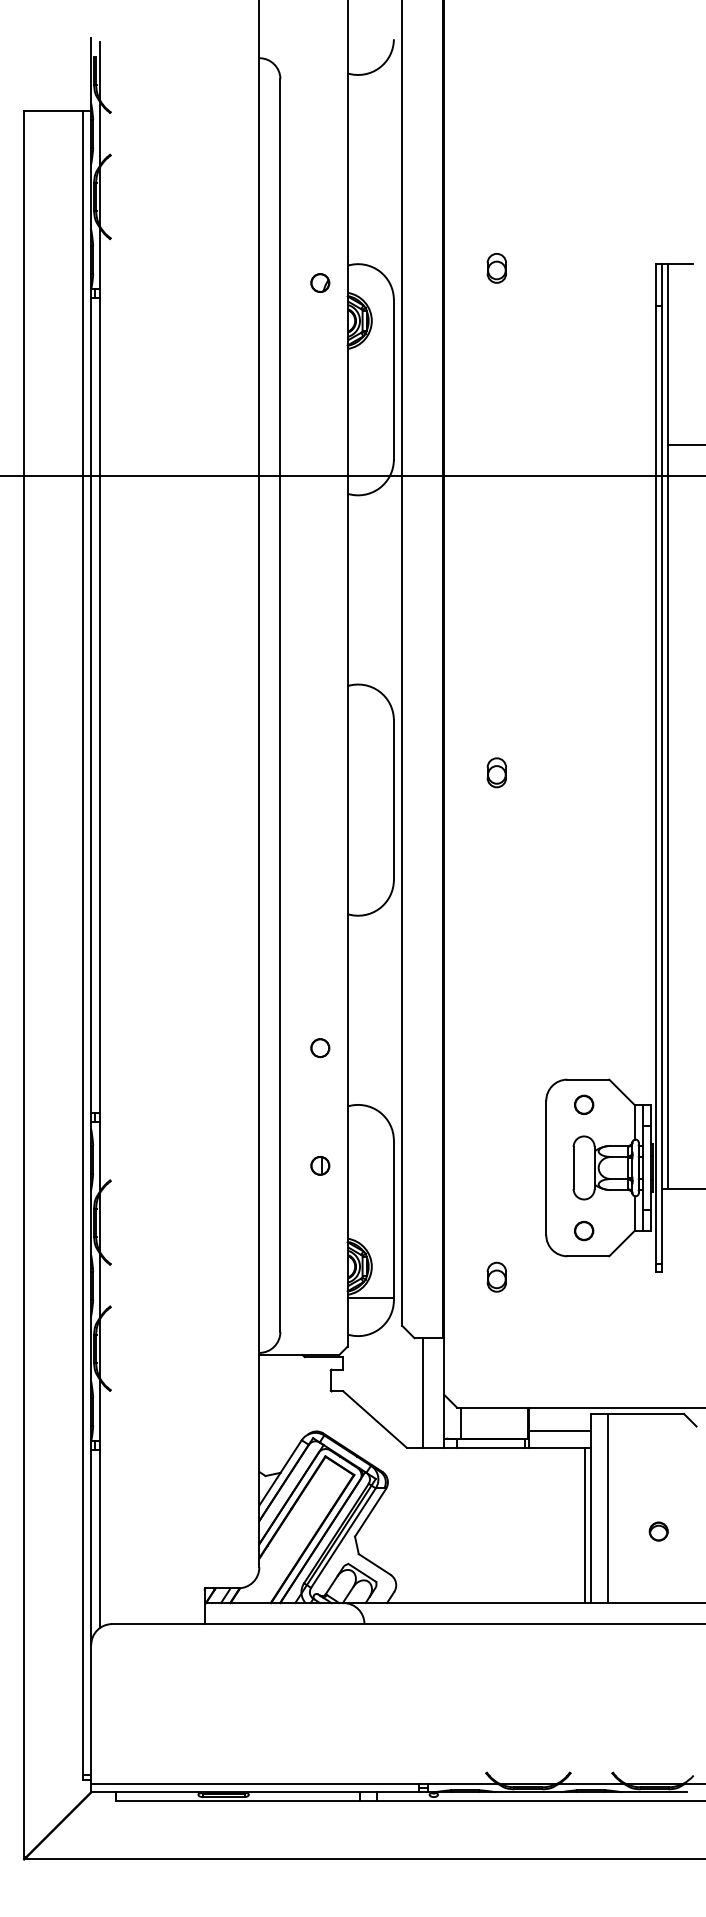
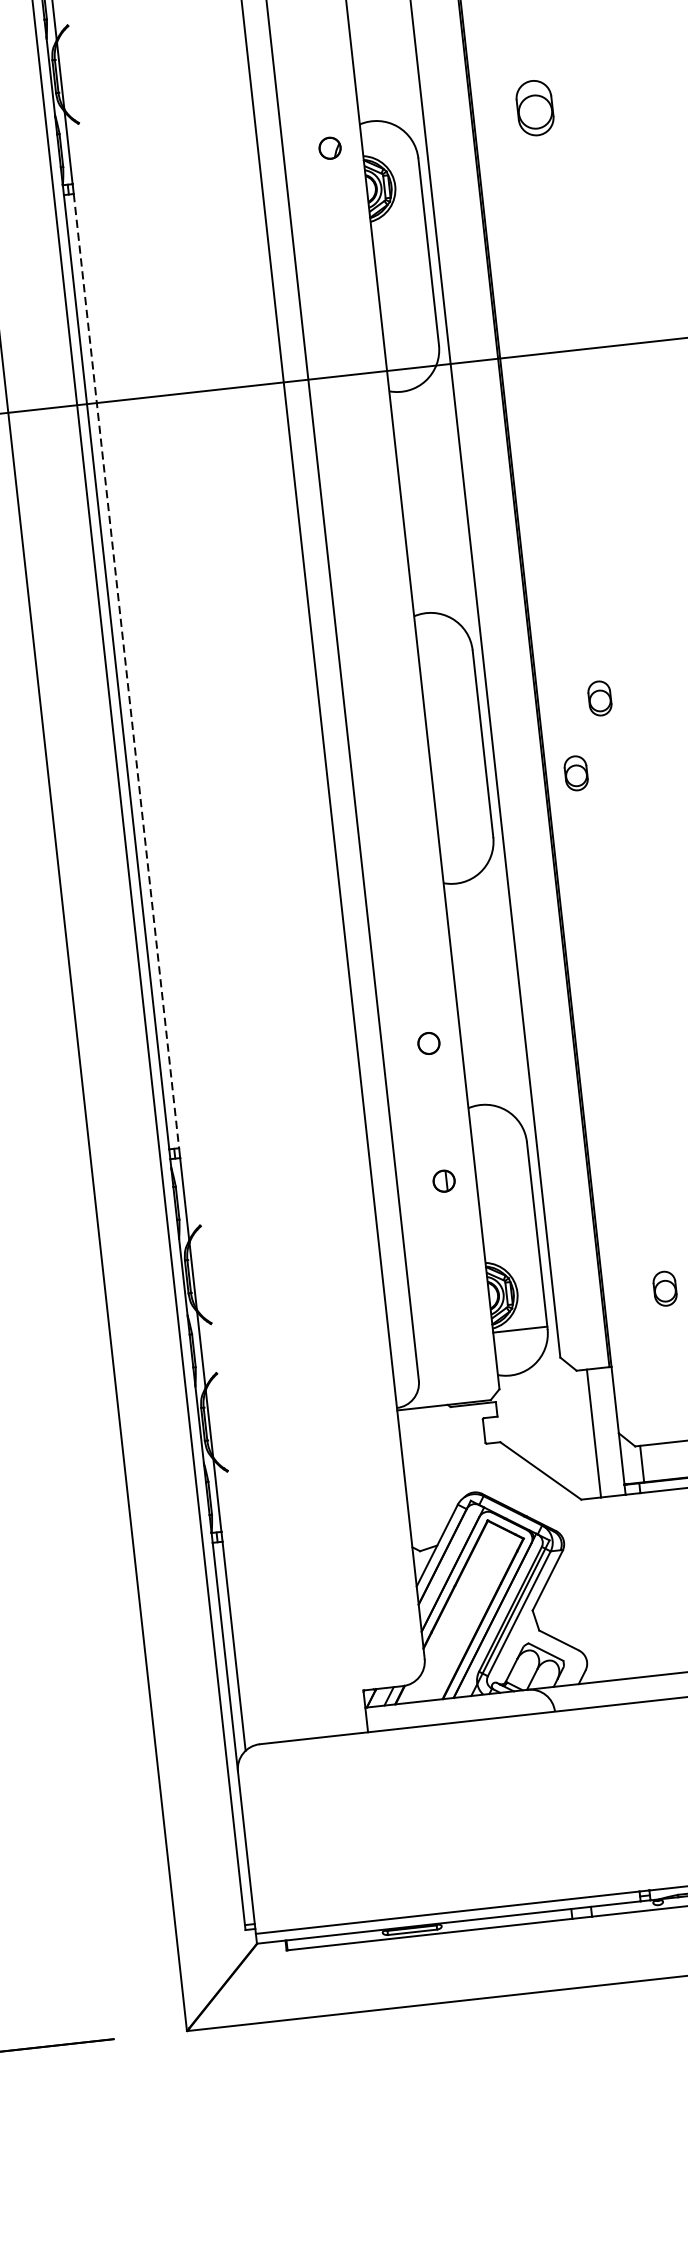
part: (496, 268) -> (534, 108), size x1.6
line: (99, 705) -> (126, 671), solid -> dashed
part: (469, 833) -> (575, 773), added

